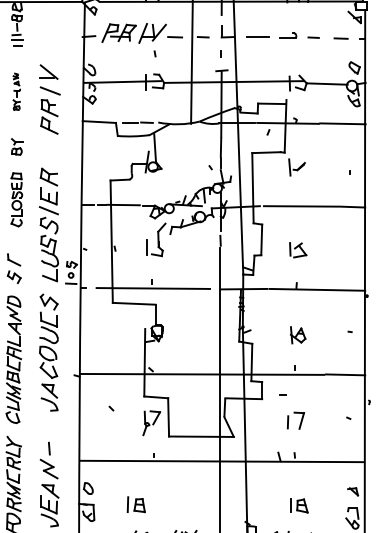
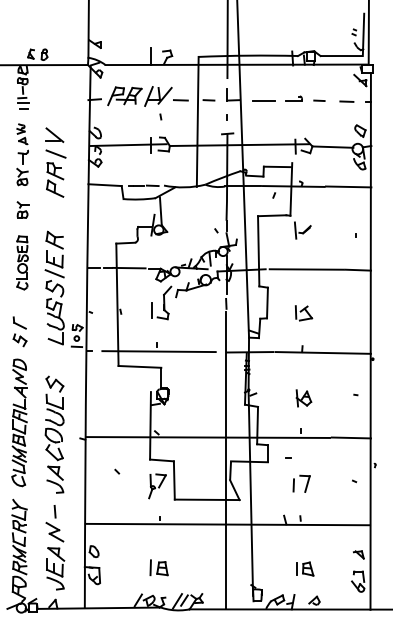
part: (16, 91) -> (22, 154), size x1.67
part: (48, 352) -> (54, 434), moved
part: (135, 504) -> (158, 567), moved

